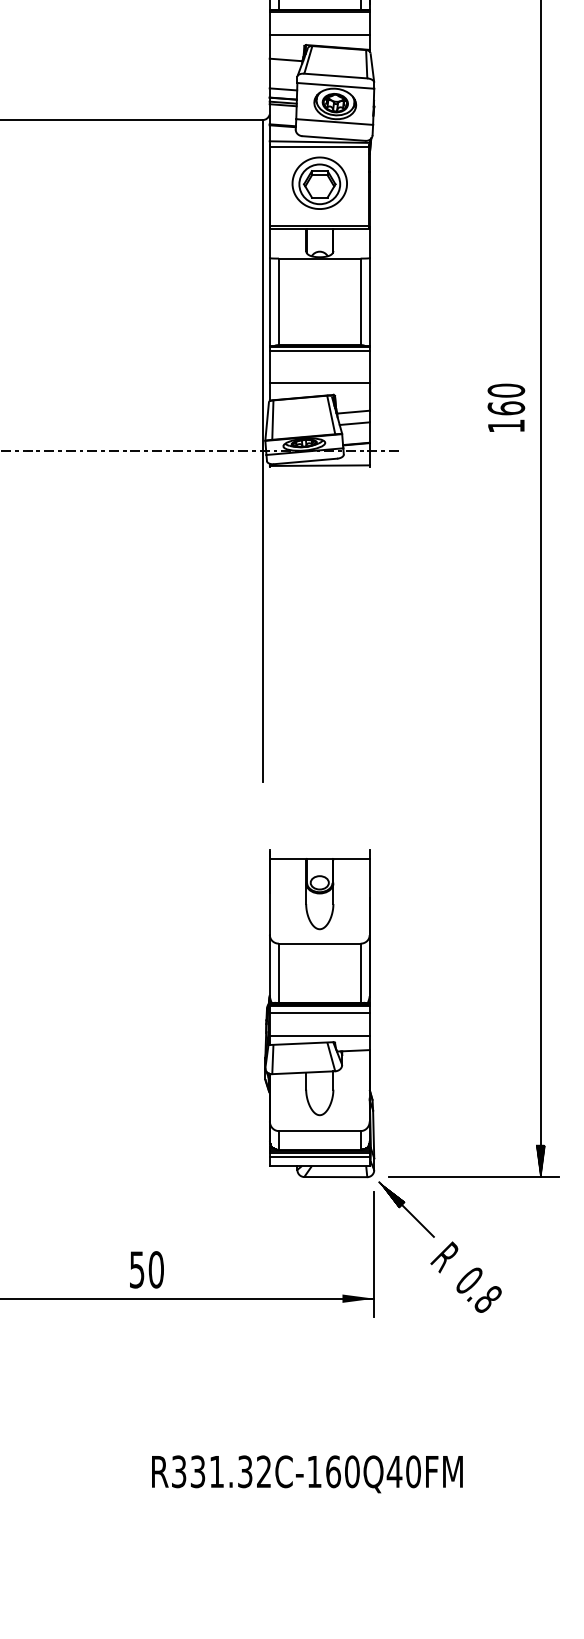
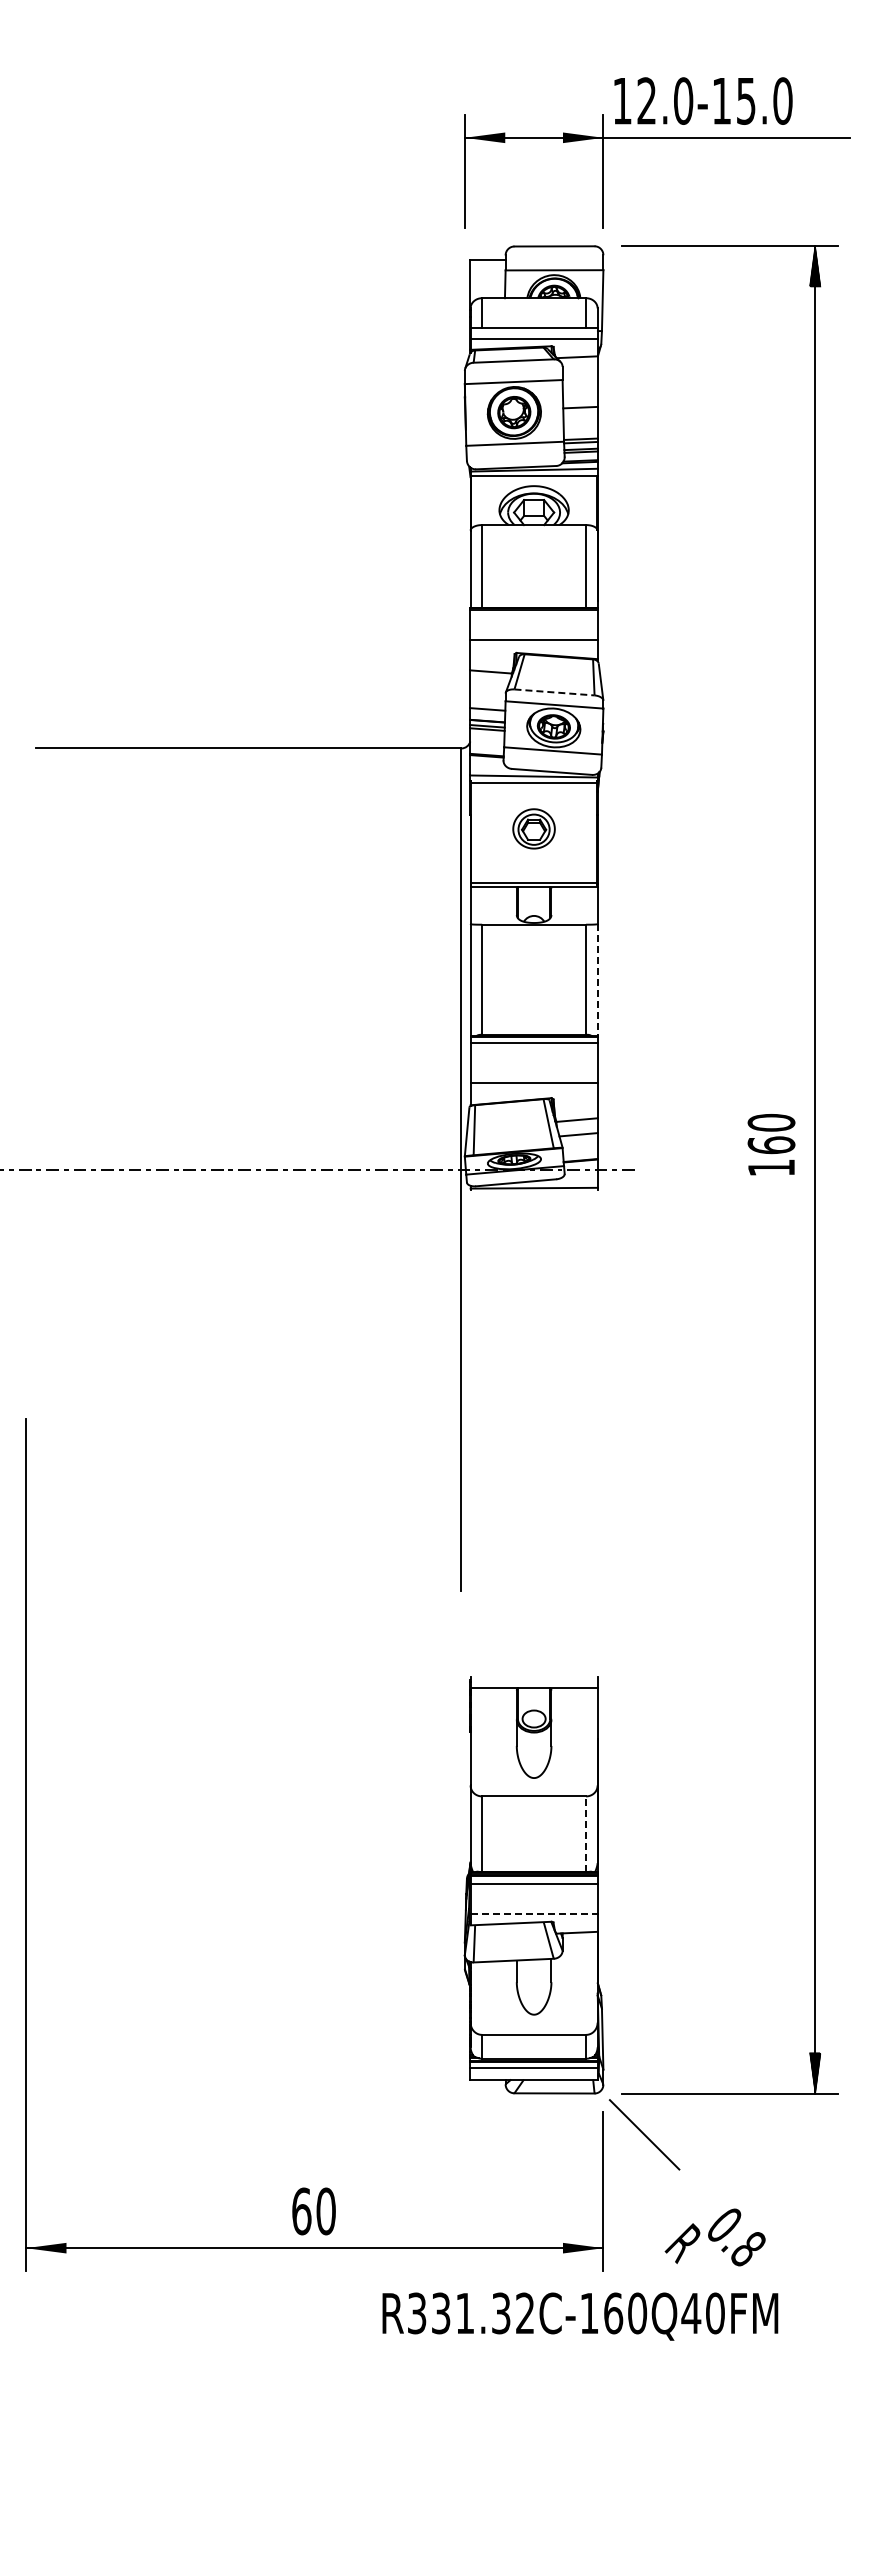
line: (336, 76) -> (555, 692), solid -> dashed
part: (319, 182) -> (533, 828), size x0.6
line: (369, 302) -> (597, 980), solid -> dashed
text: (506, 407) -> (771, 1144), moved
line: (360, 973) -> (586, 1834), solid -> dashed
line: (320, 1036) -> (534, 1914), solid -> dashed
hatch: (392, 1195) -> (626, 2116), removed
text: (444, 1257) -> (682, 2243), moved
text: (136, 1269) -> (301, 2211), 50 -> 60
text: (307, 1474) -> (580, 2316), moved

